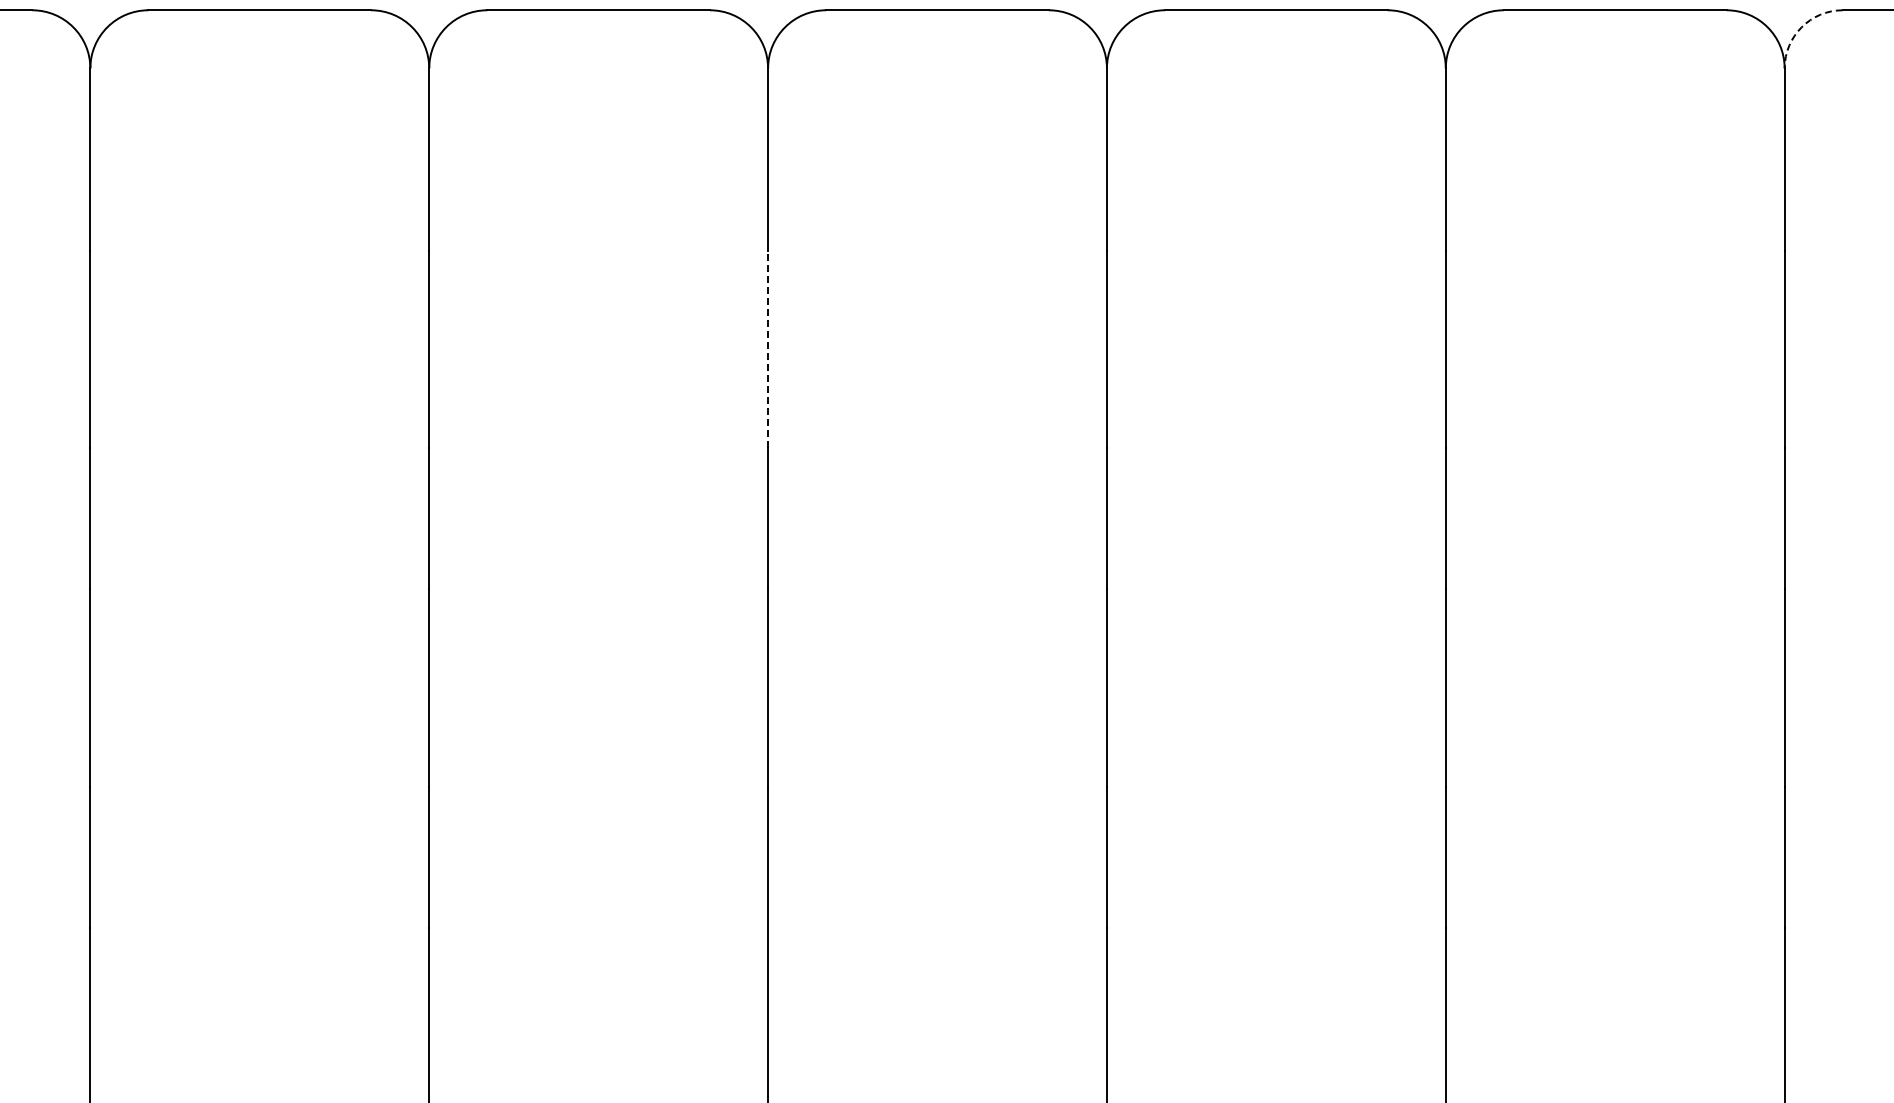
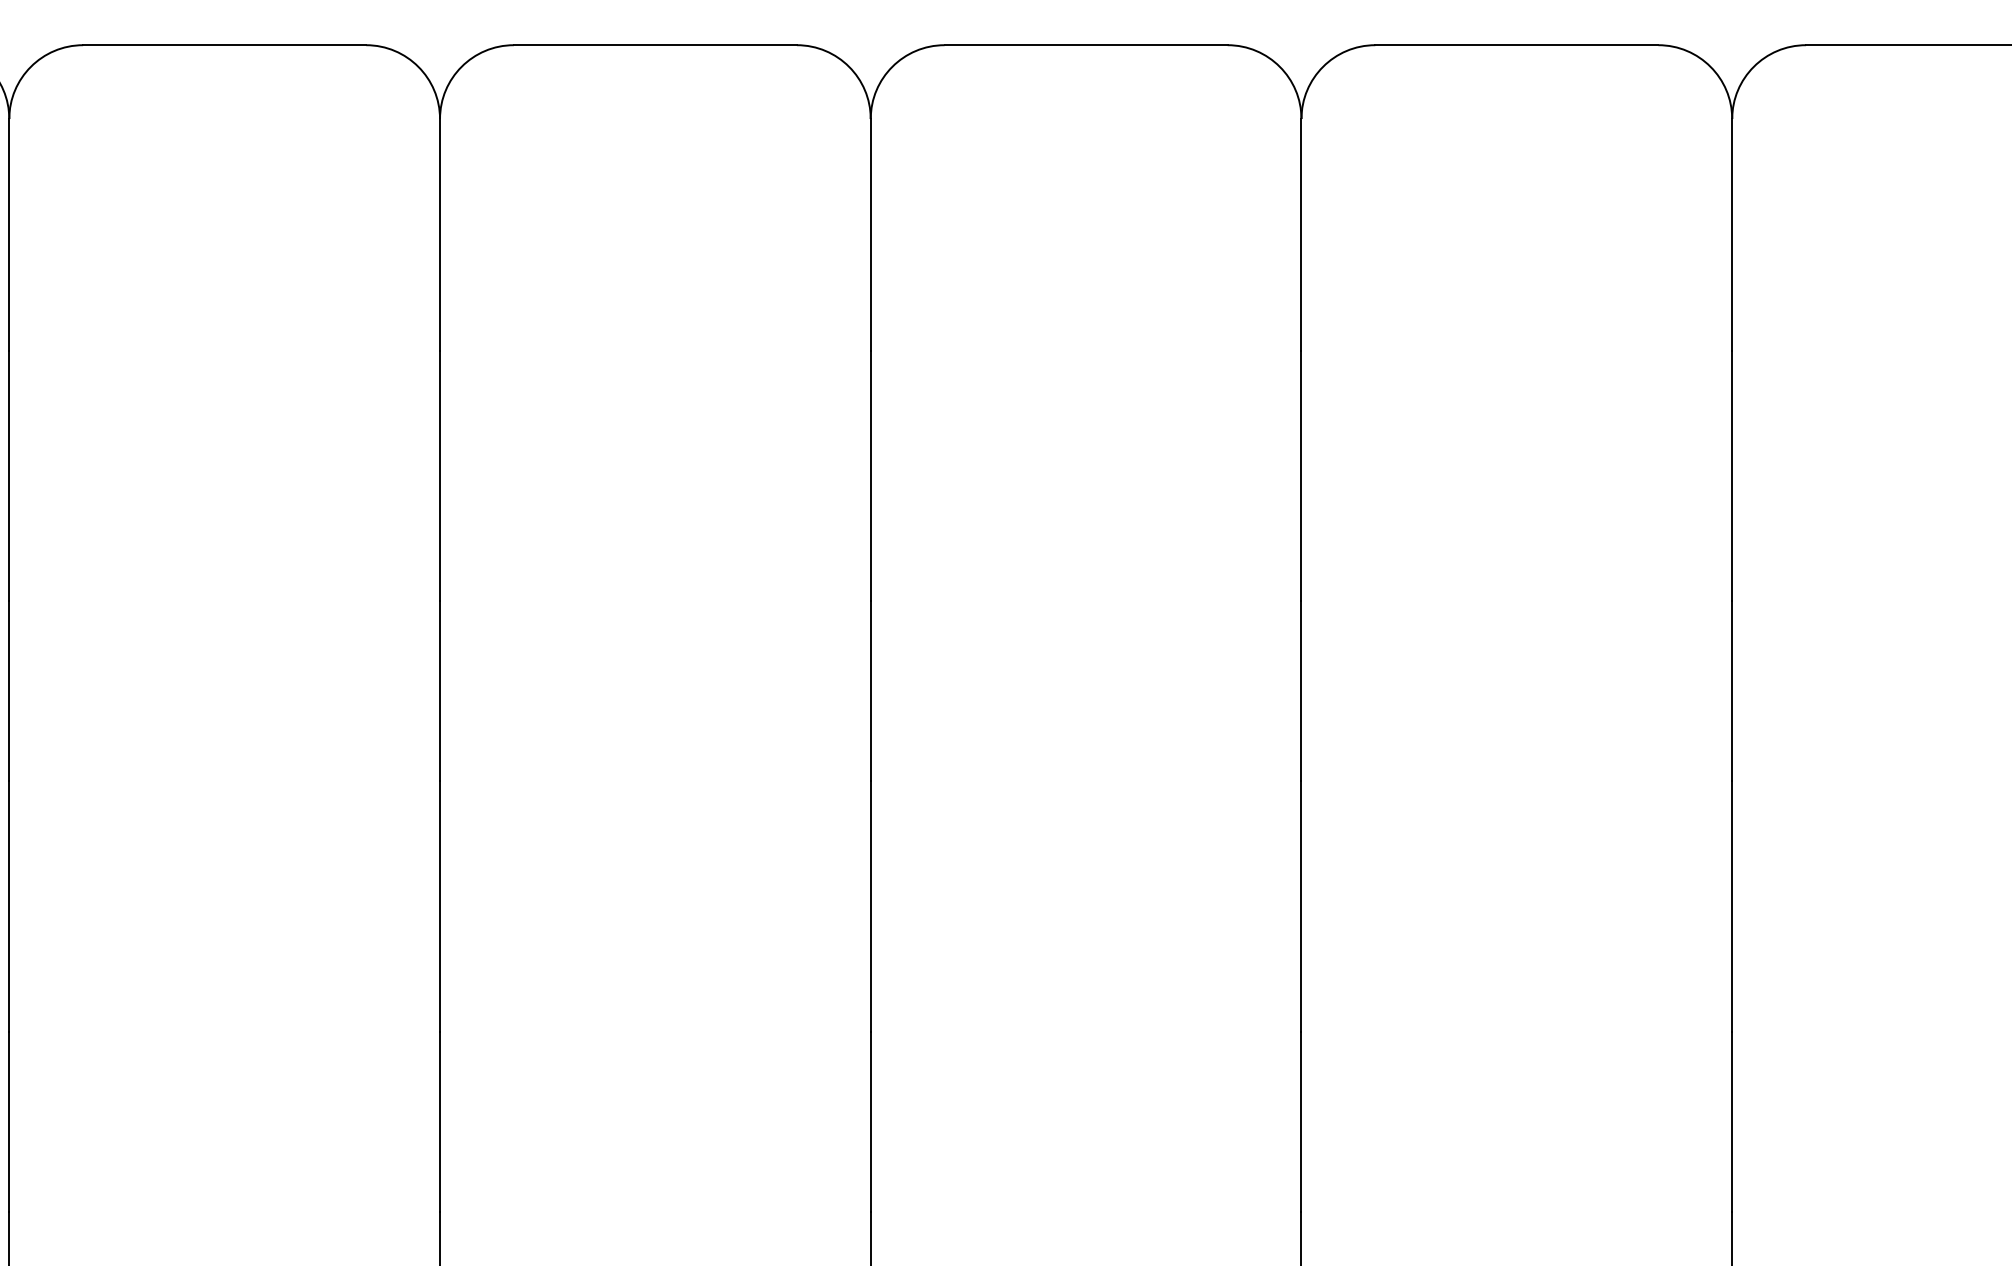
arc: (1801, 27) -> (1753, 67), dashed -> solid
line: (768, 349) -> (440, 476), dashed -> solid

